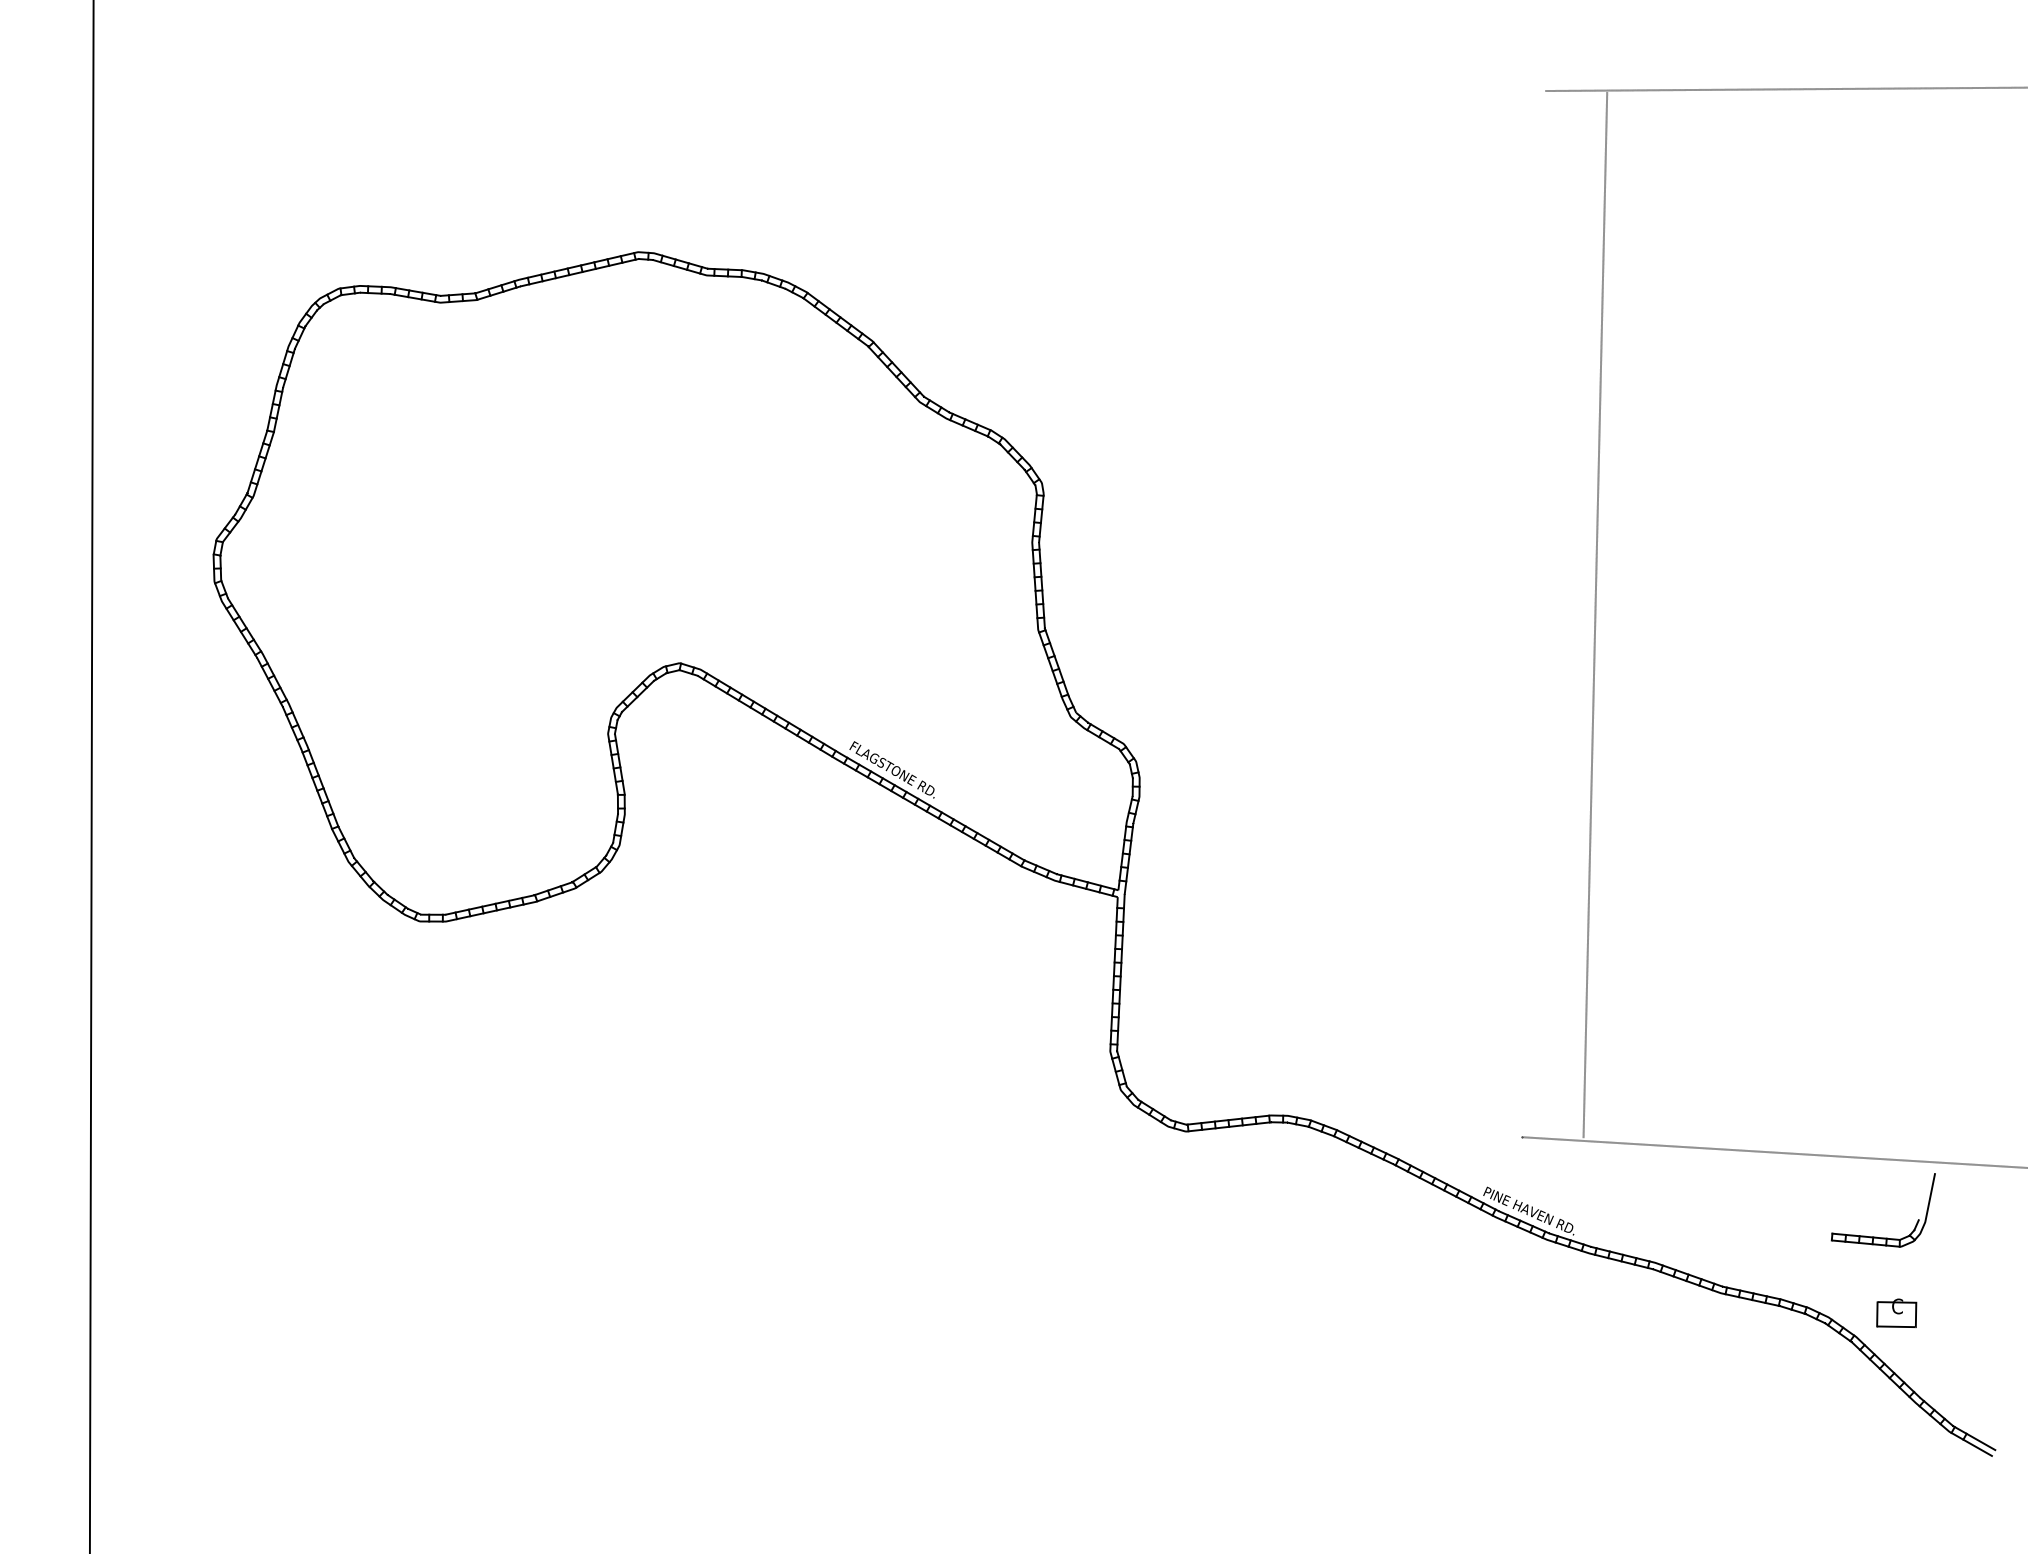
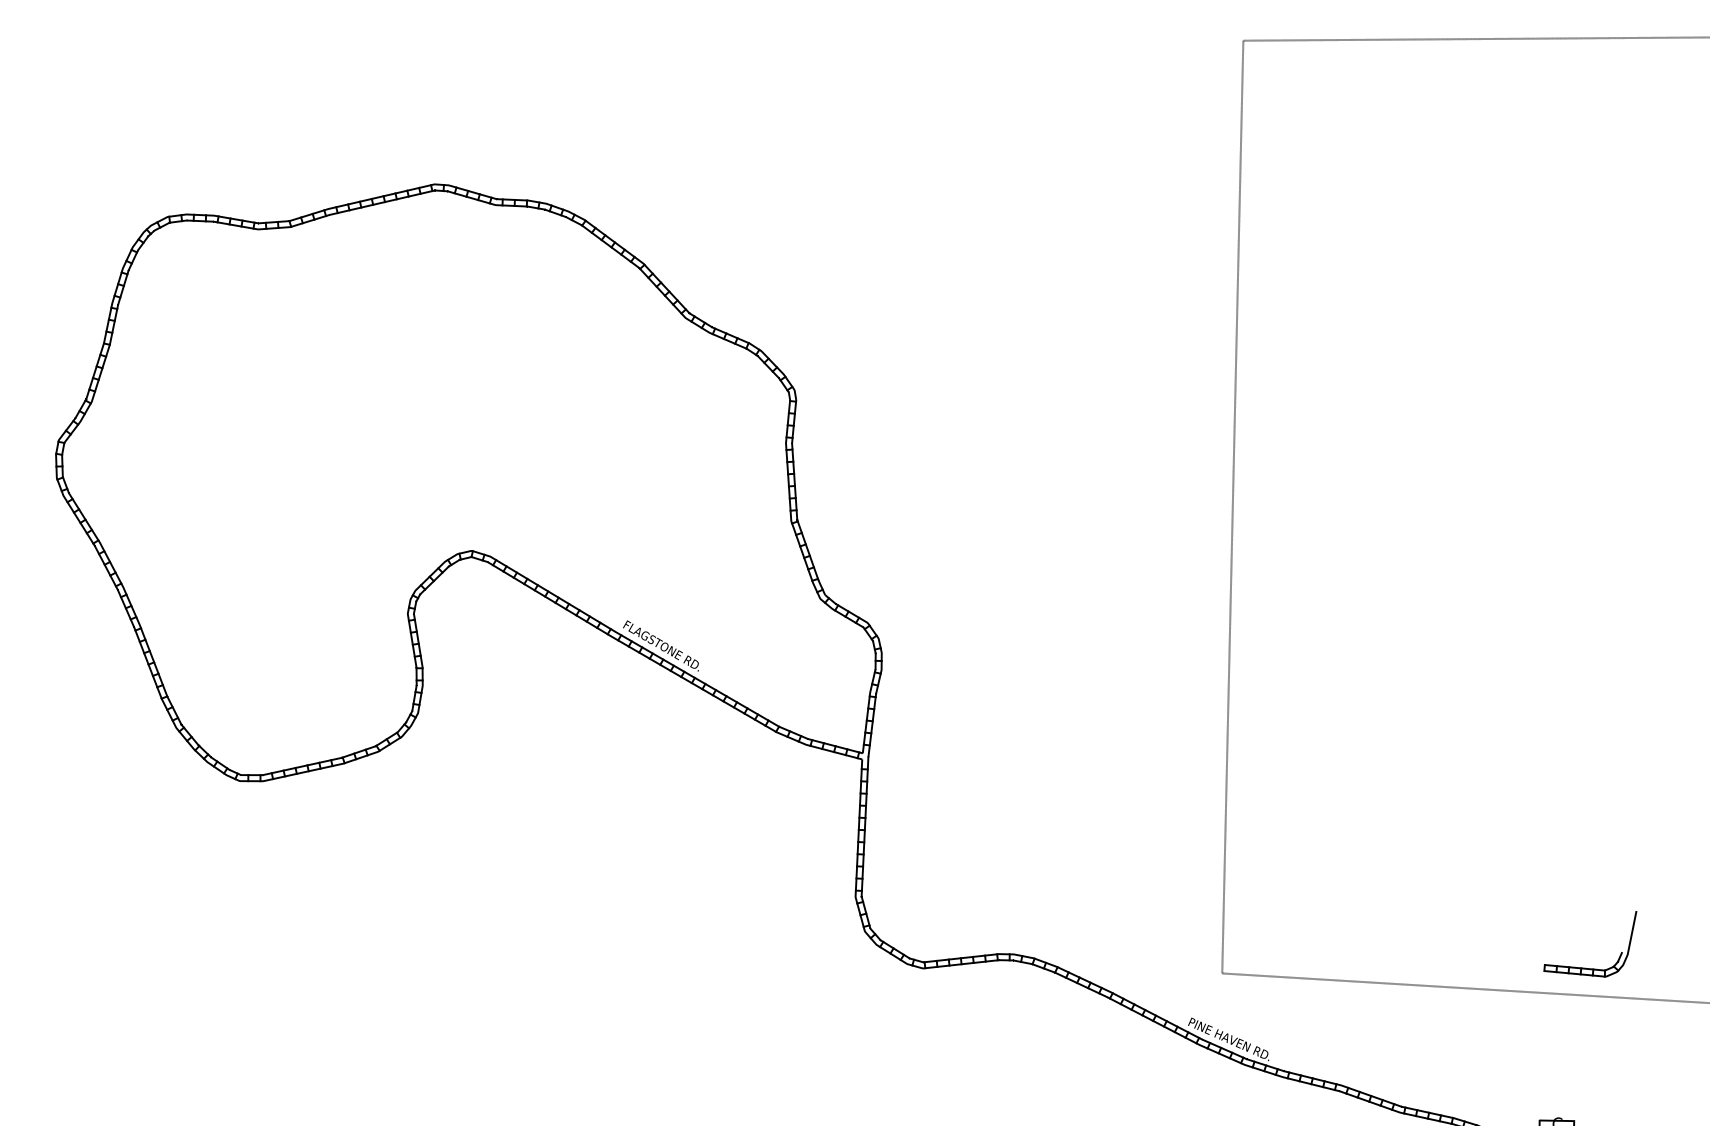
line: (1595, 615) -> (1232, 507), moved
part: (1876, 1236) -> (1584, 967), moved

